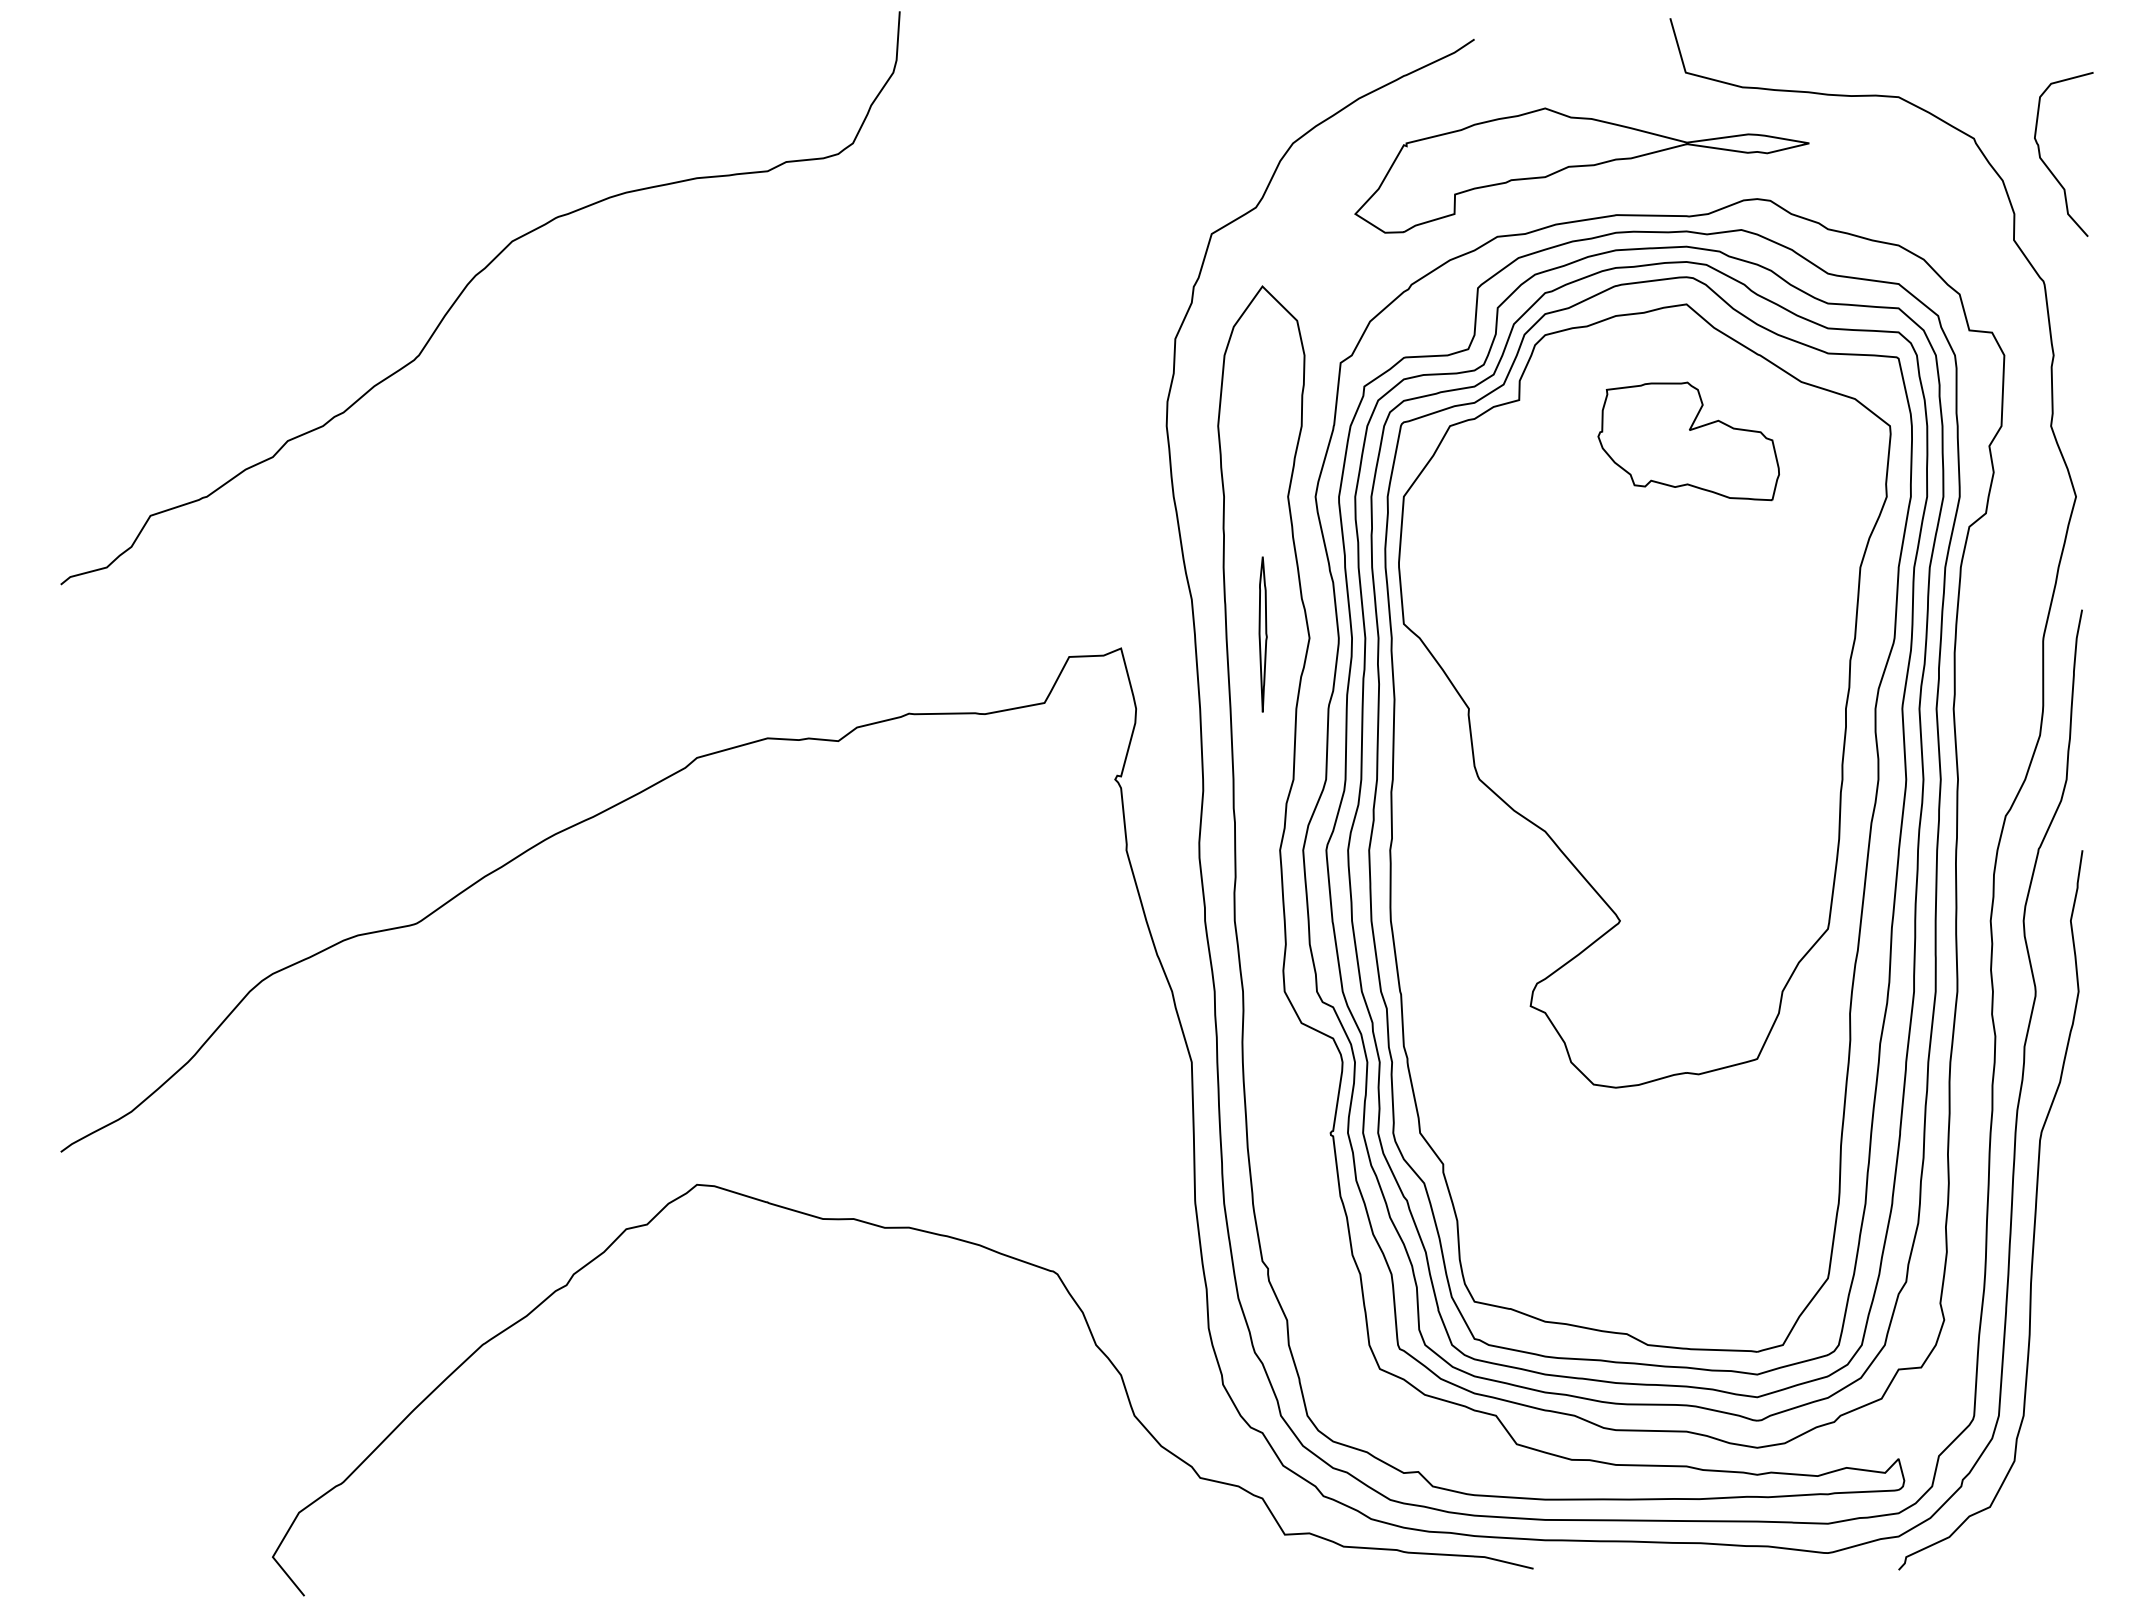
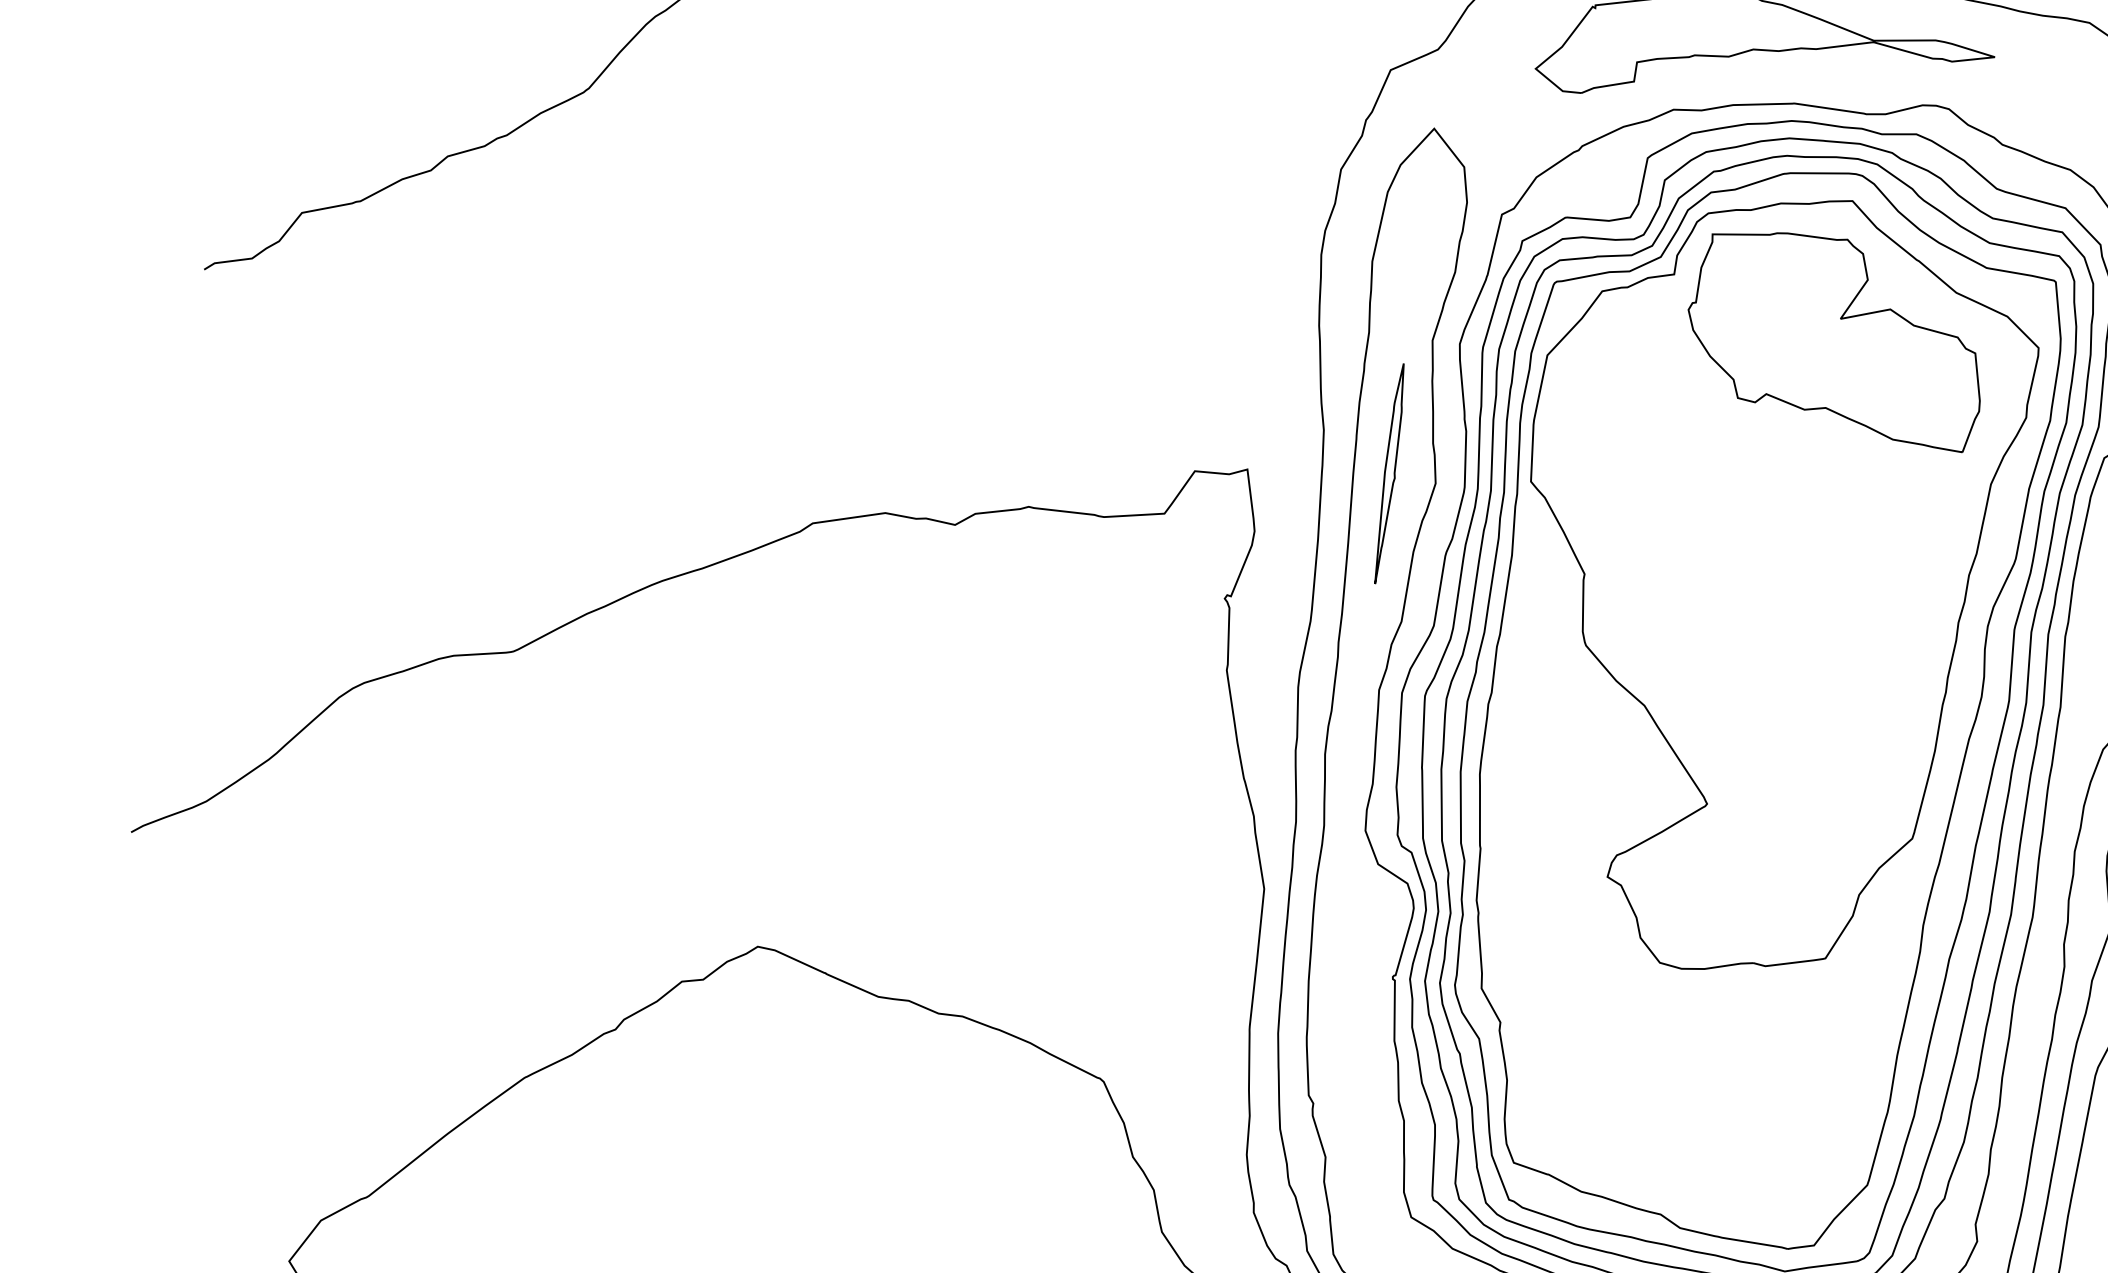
part: (1688, 441) -> (1836, 337), size x1.67
part: (1263, 634) -> (1390, 473), size x1.43

